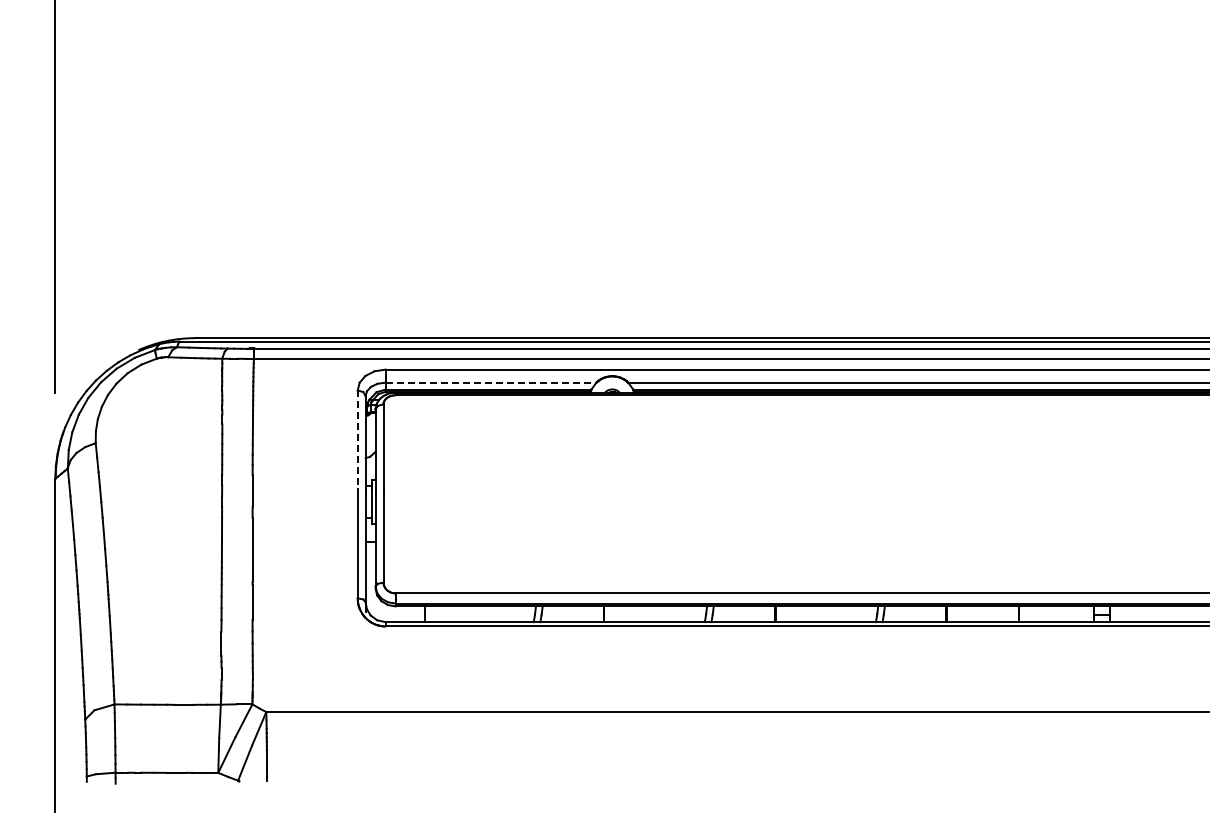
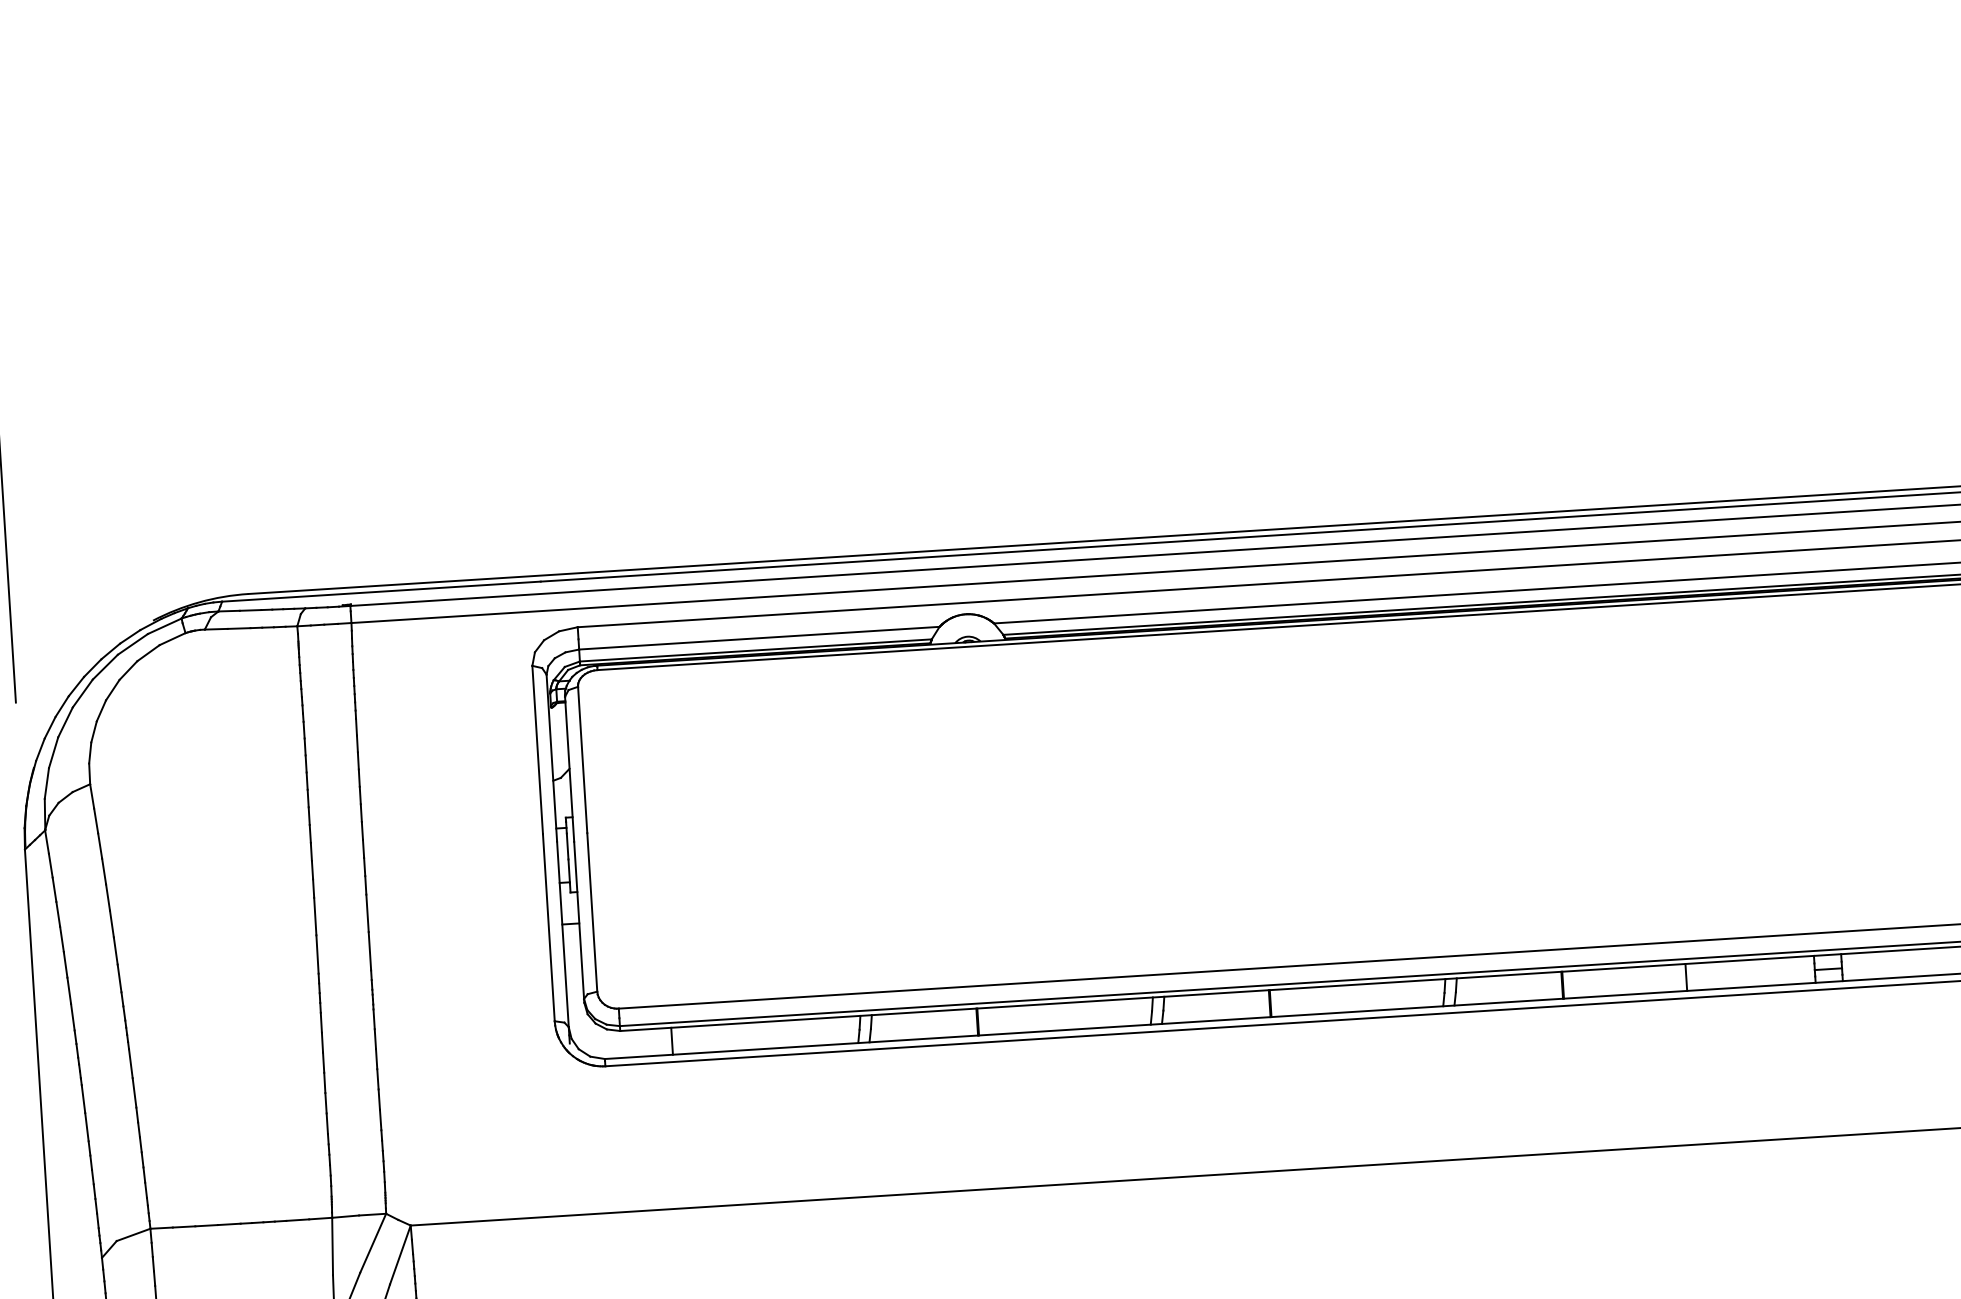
line: (491, 382) -> (760, 637), dashed -> solid
line: (357, 440) -> (537, 751), dashed -> solid

